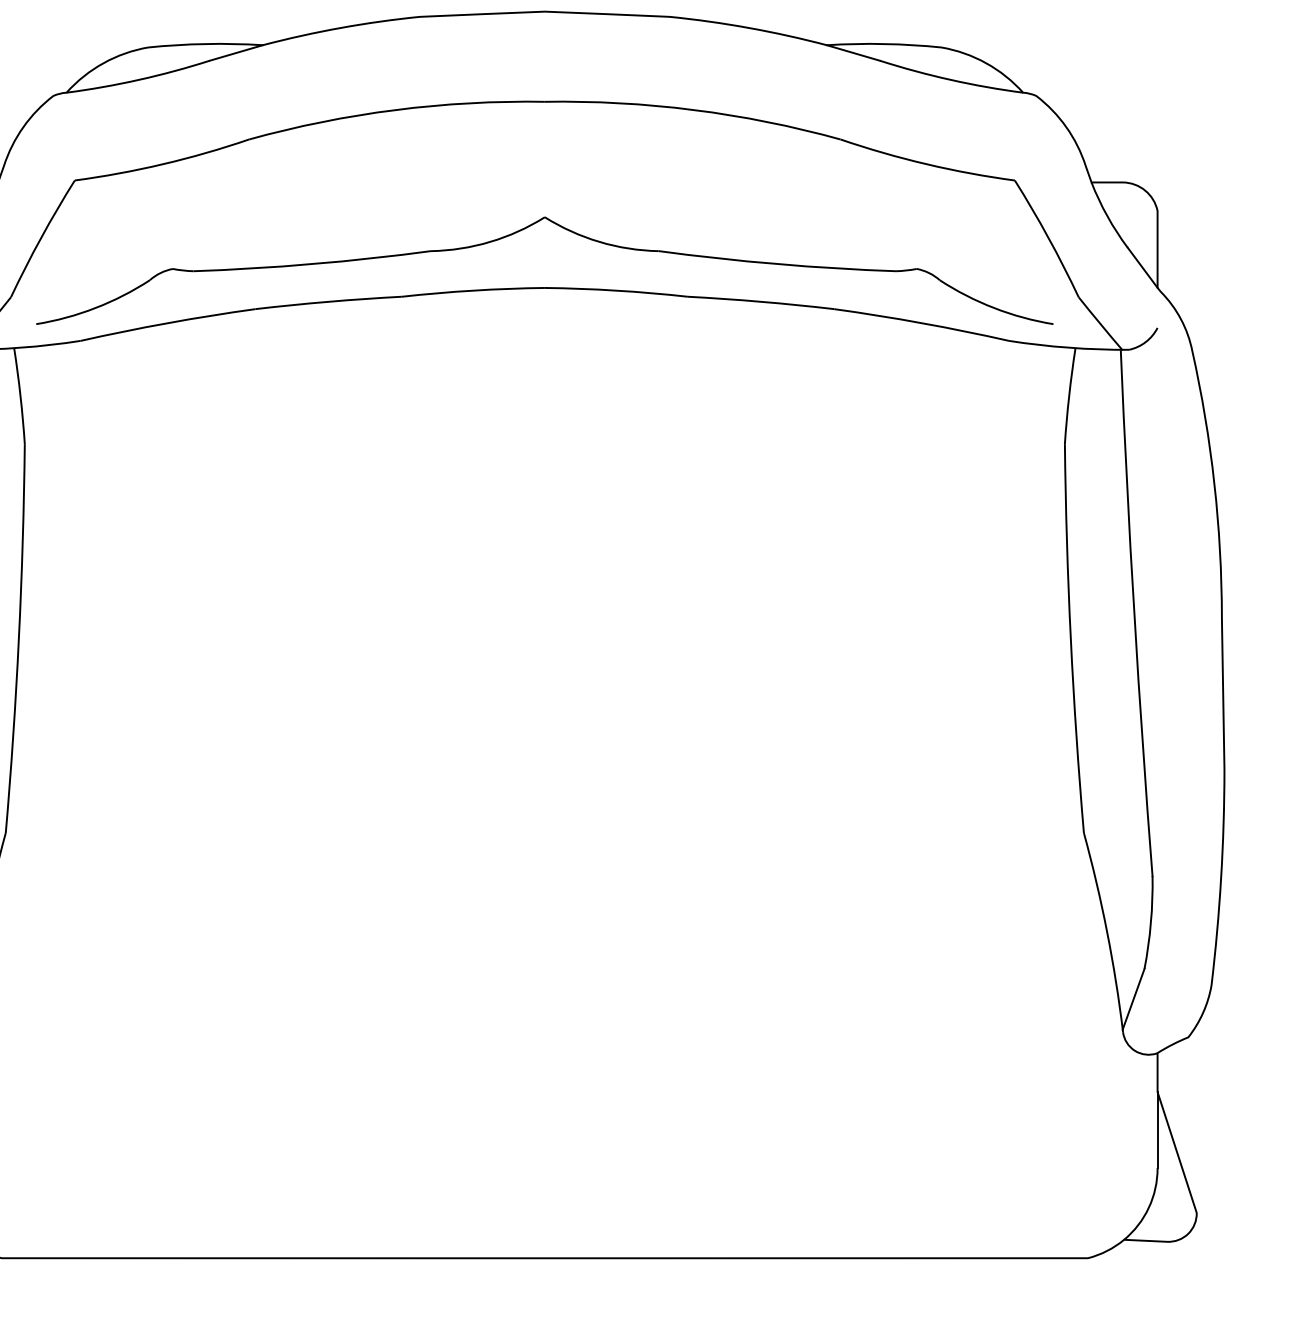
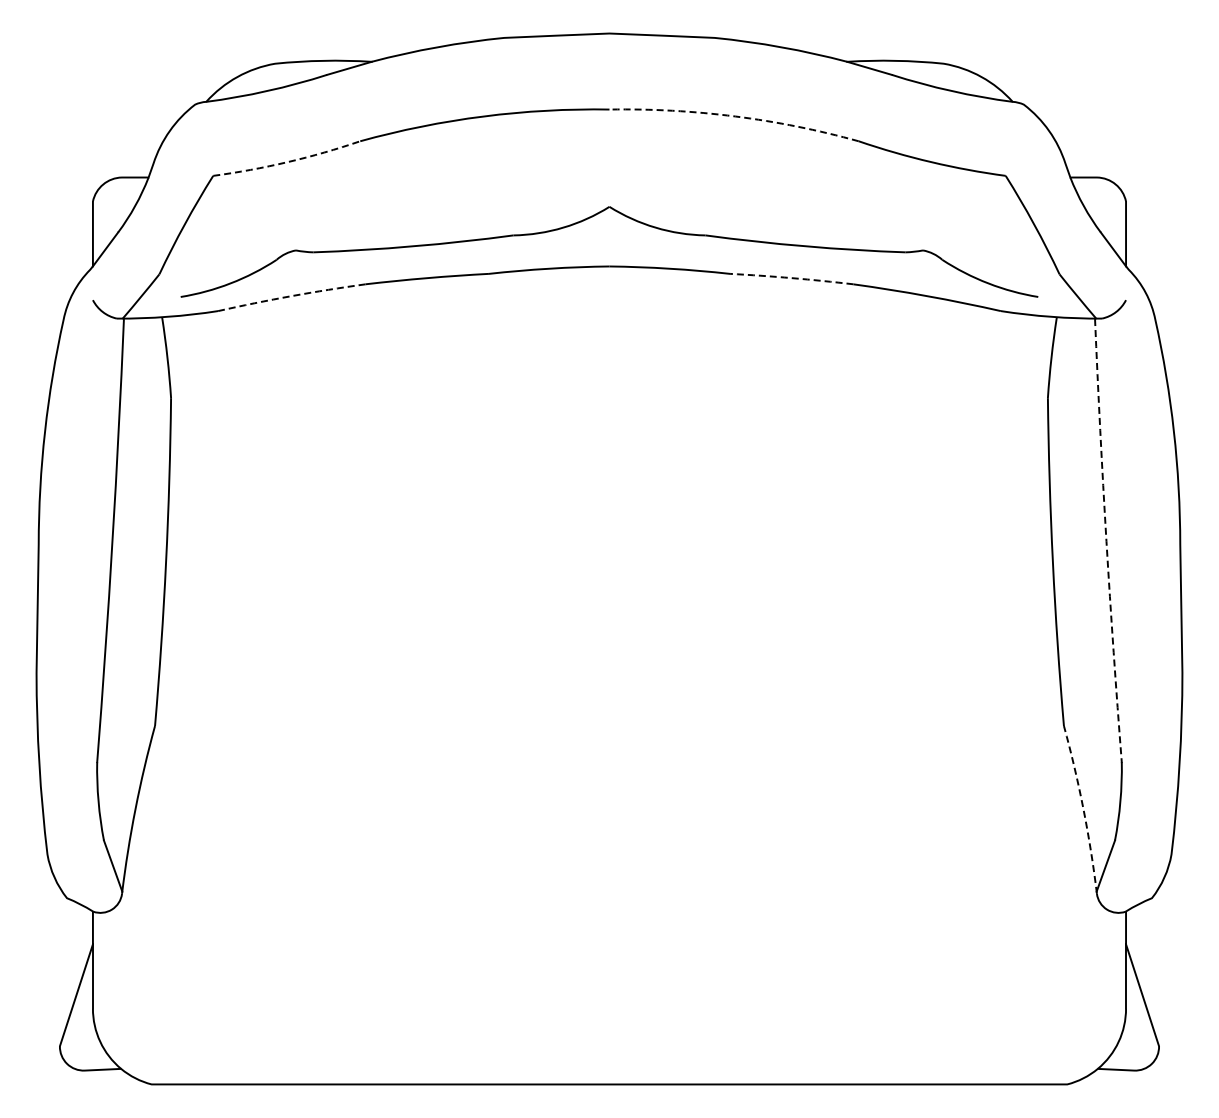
arc: (694, 110) -> (735, 116), solid -> dashed
arc: (162, 164) -> (287, 162), solid -> dashed
arc: (760, 302) -> (791, 278), solid -> dashed
arc: (167, 323) -> (291, 296), solid -> dashed
arc: (1134, 614) -> (1106, 541), solid -> dashed
arc: (1107, 932) -> (1083, 809), solid -> dashed

